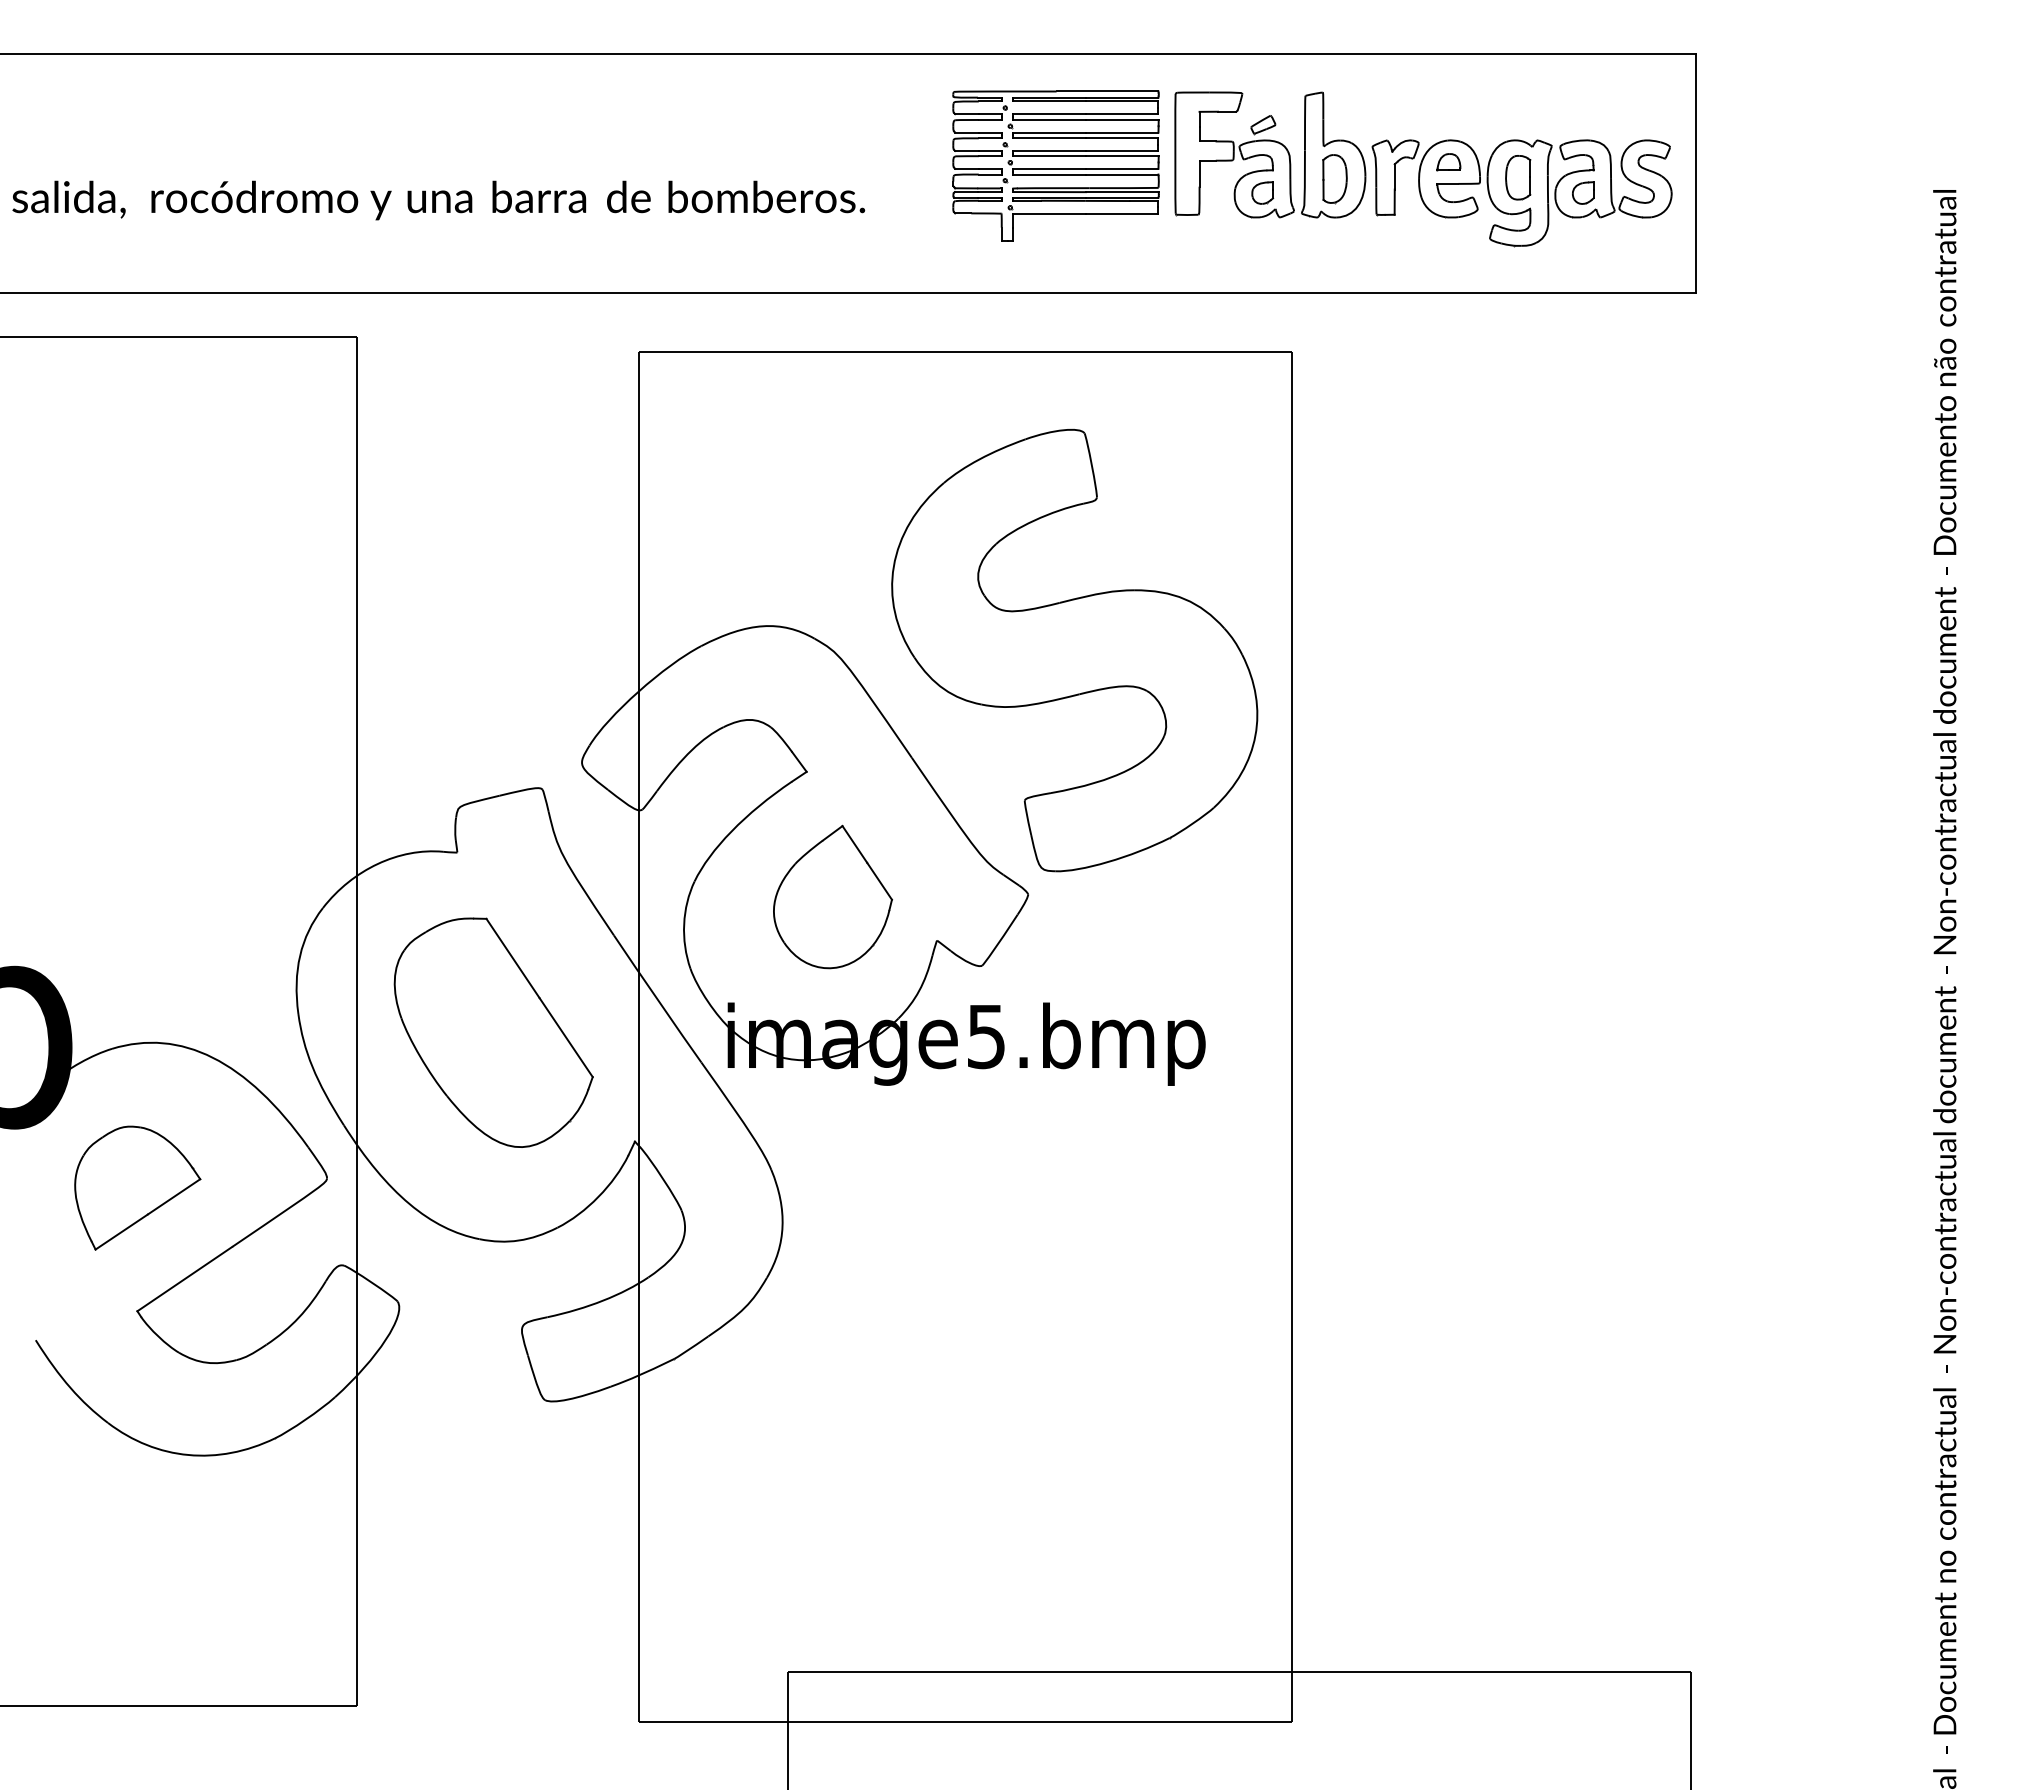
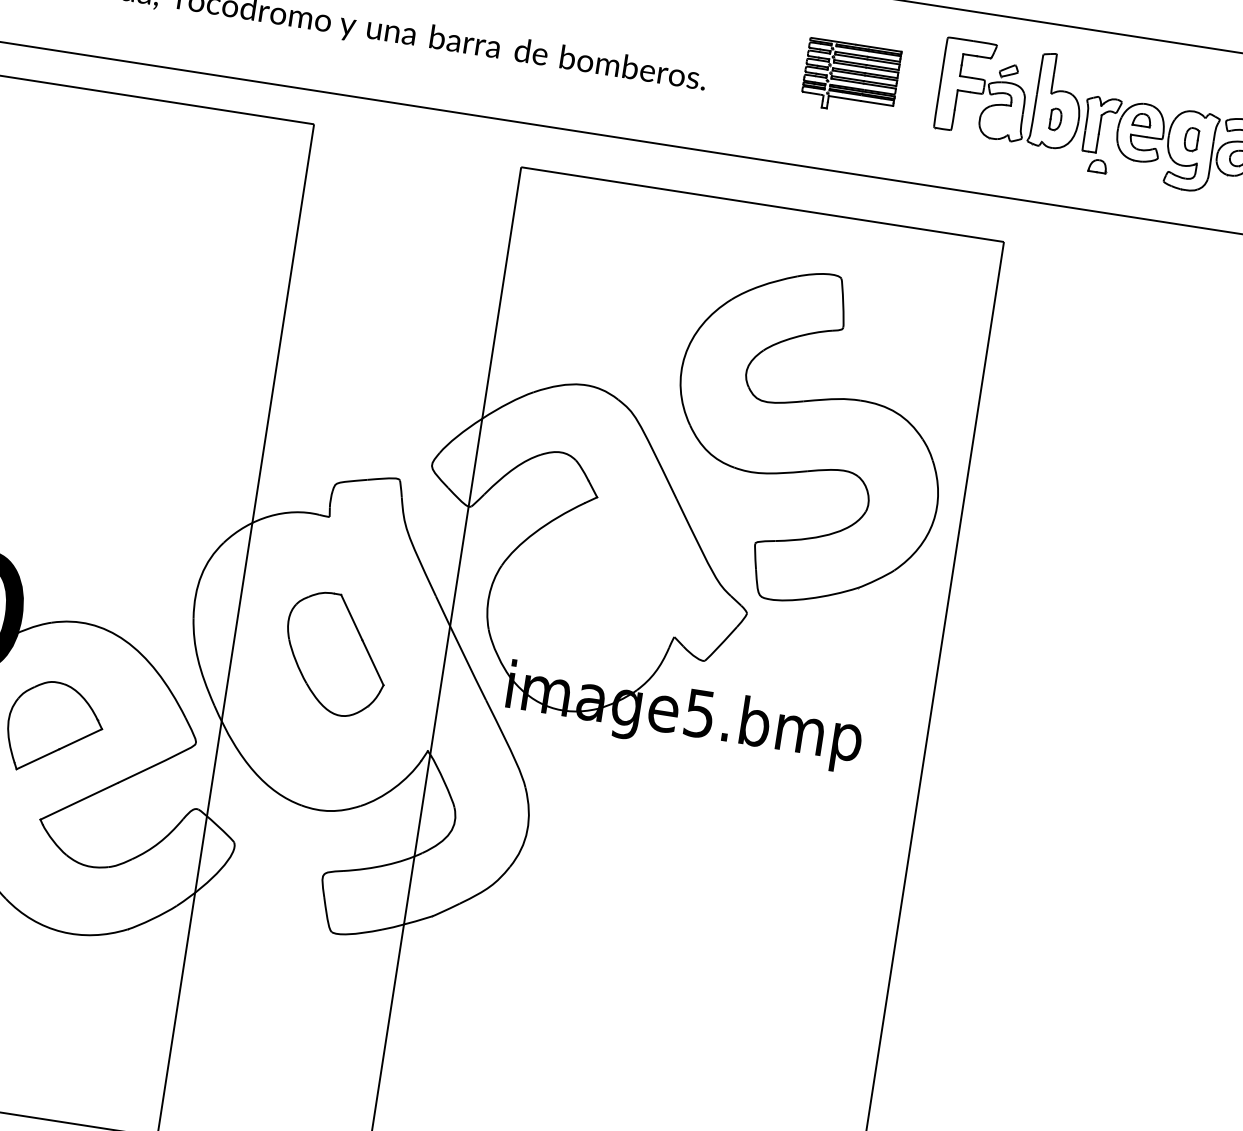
part: (1055, 165) -> (850, 77), size x0.6
part: (1518, 177) -> (1191, 139), size x0.7
part: (1334, 179) -> (1055, 119), size x0.6
part: (1262, 192) -> (1000, 121), removed
part: (1399, 232) -> (1097, 166), added
part: (832, 896) -> (602, 592), removed
part: (493, 1032) -> (335, 654), size x0.7

